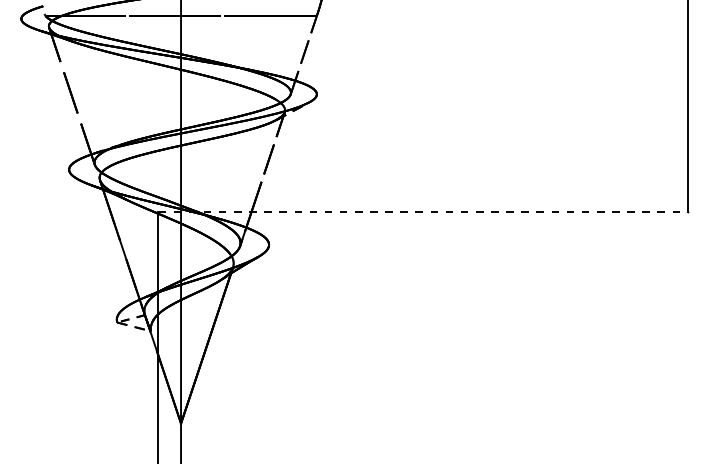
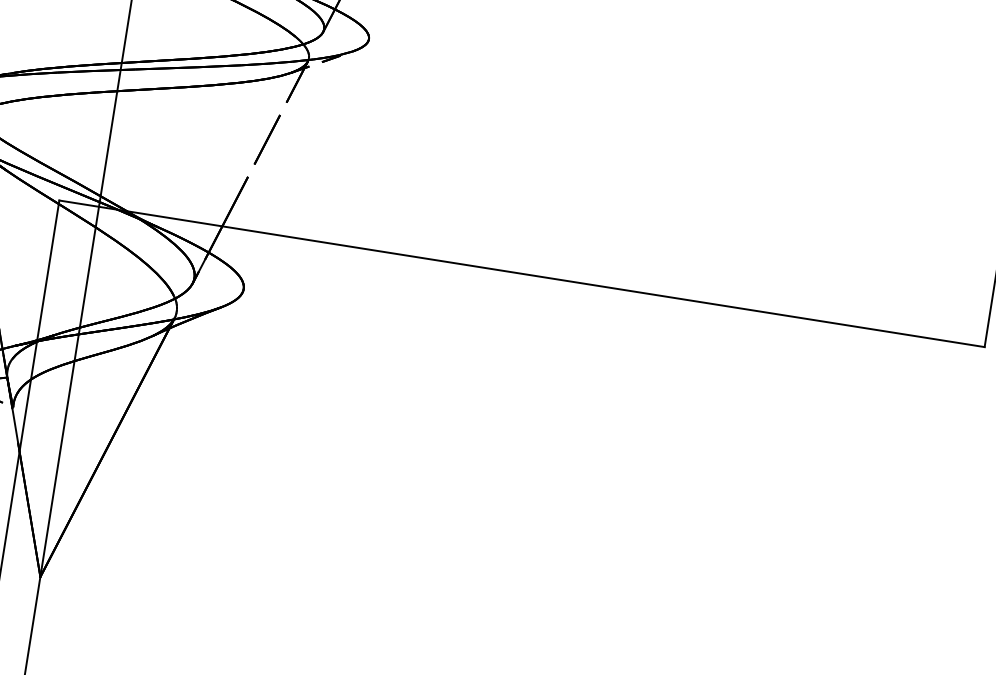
line: (423, 211) -> (522, 273), dashed -> solid

